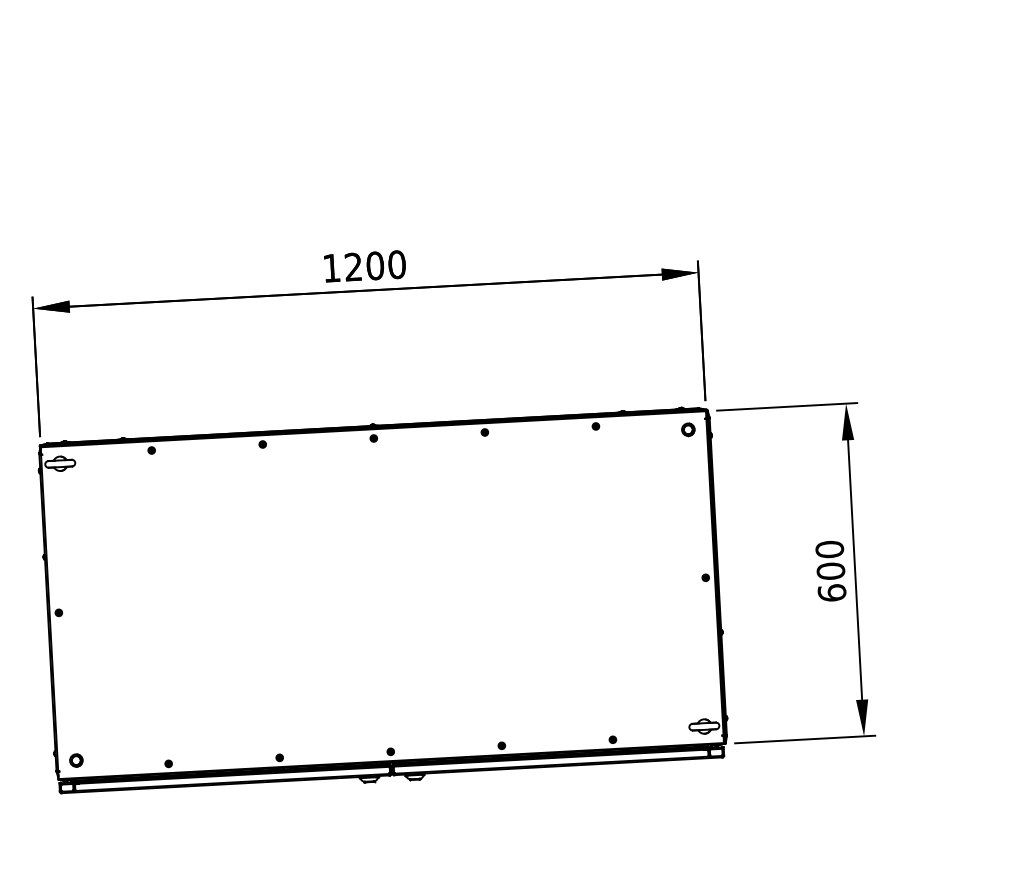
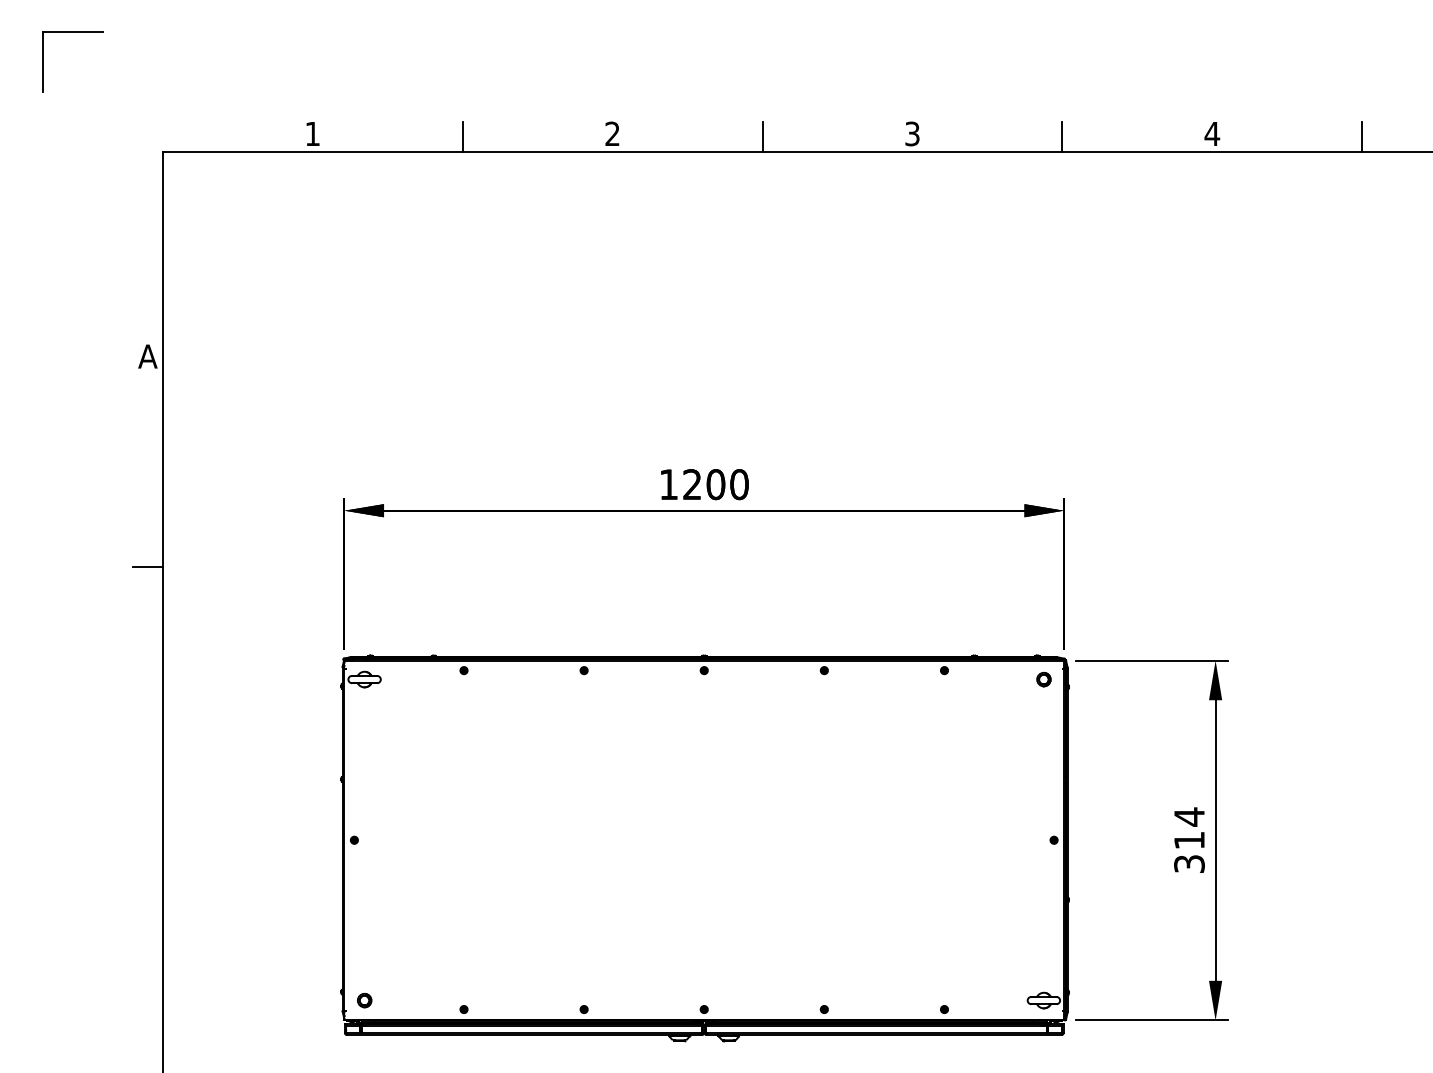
text: (830, 571) -> (1189, 840), 600 -> 314

